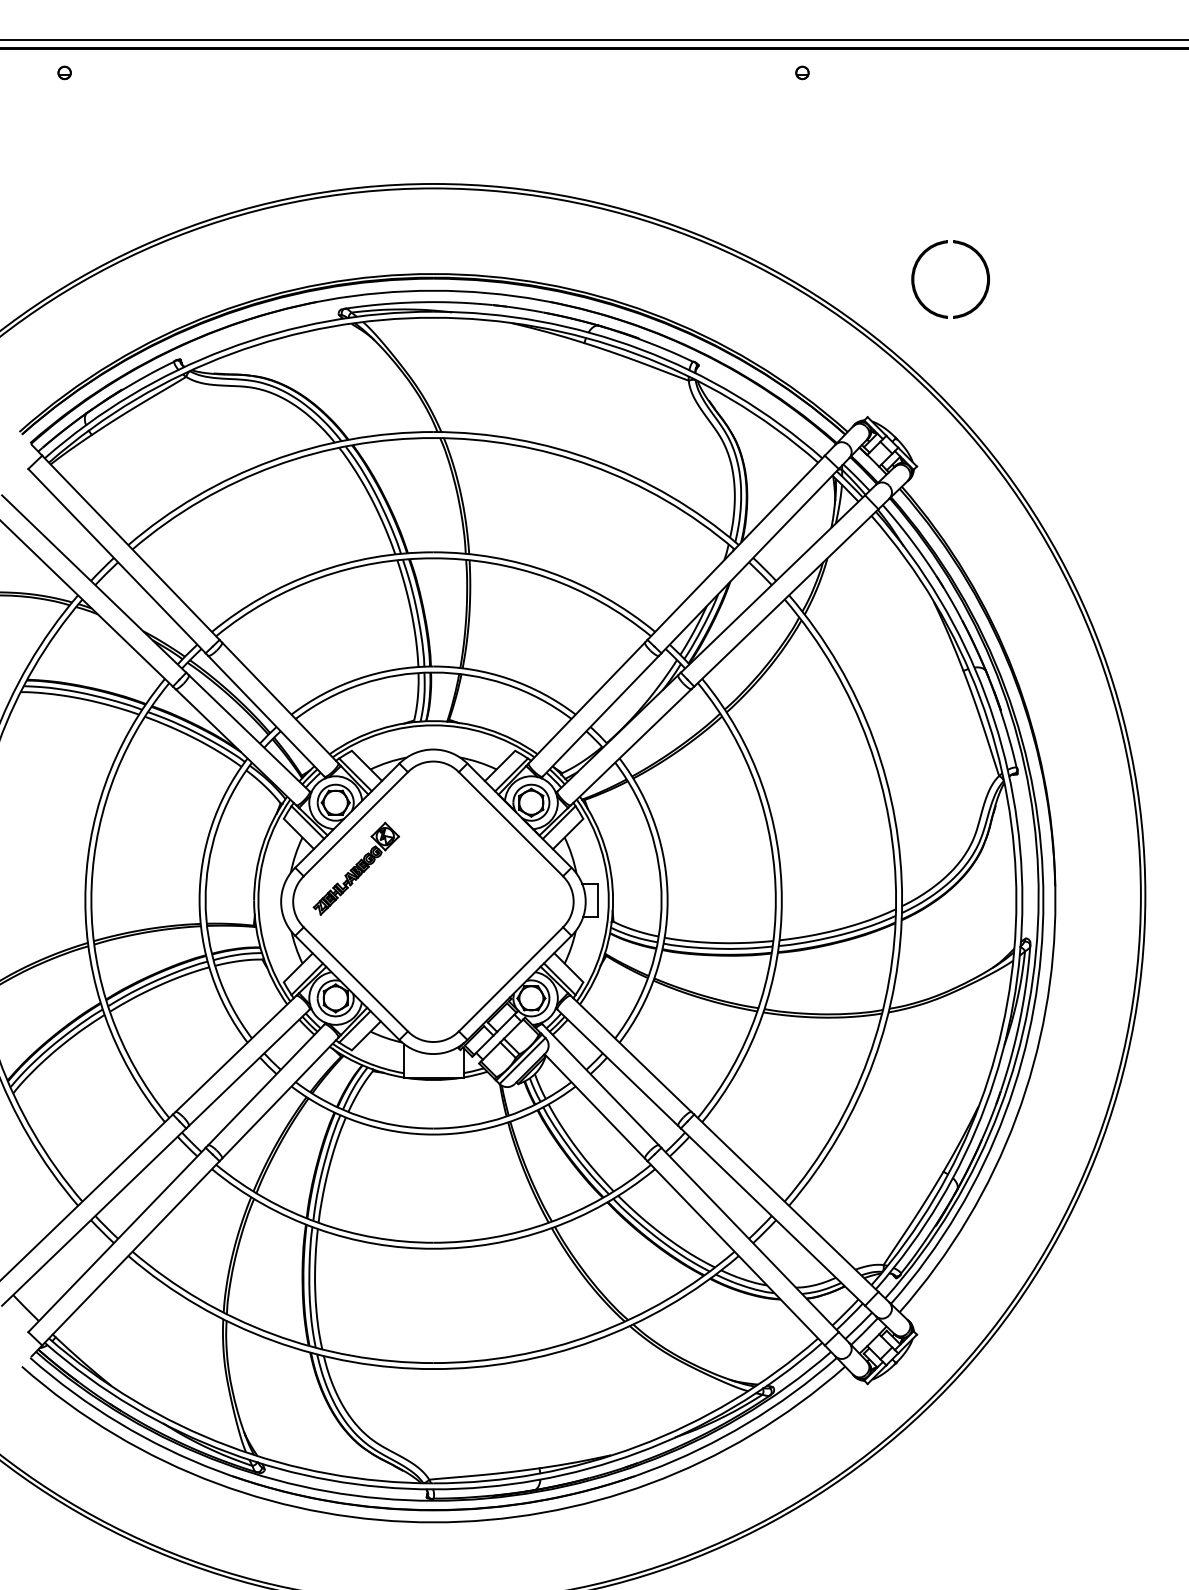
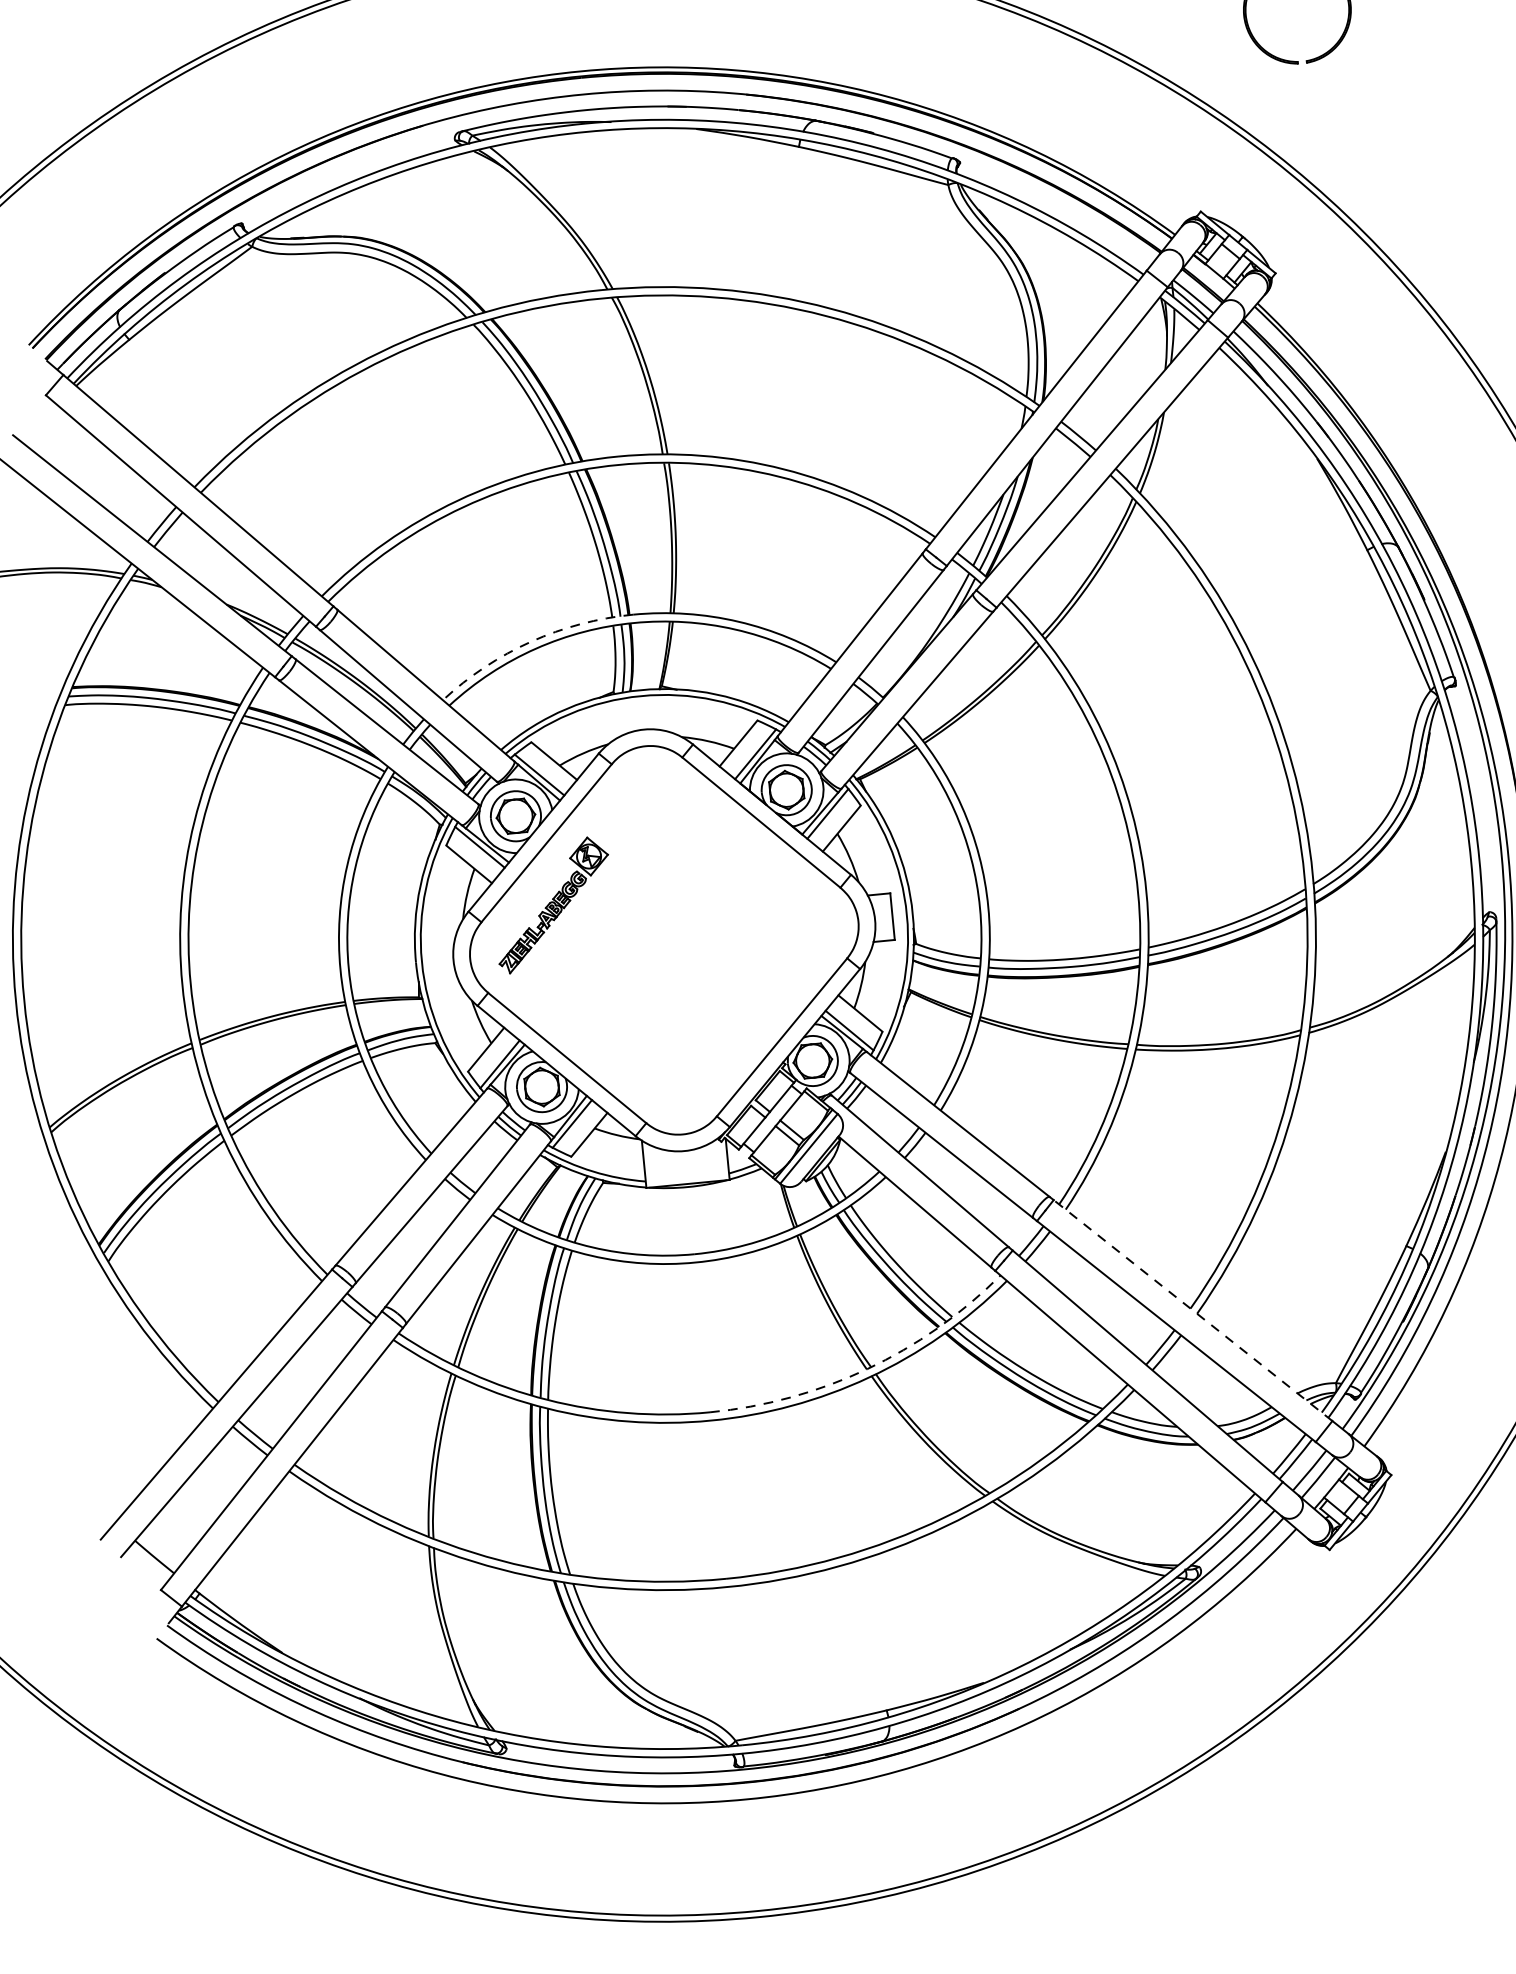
arc: (358, 678) -> (530, 641), solid -> dashed
line: (786, 1203) -> (1193, 1310), solid -> dashed
arc: (549, 1222) -> (867, 1368), solid -> dashed

